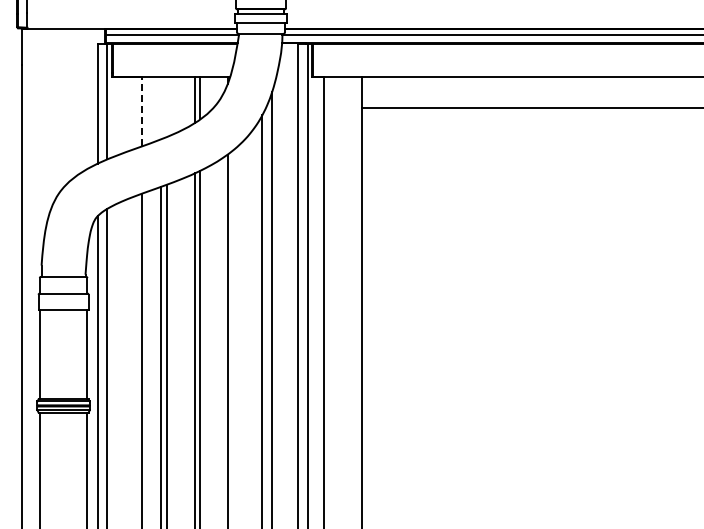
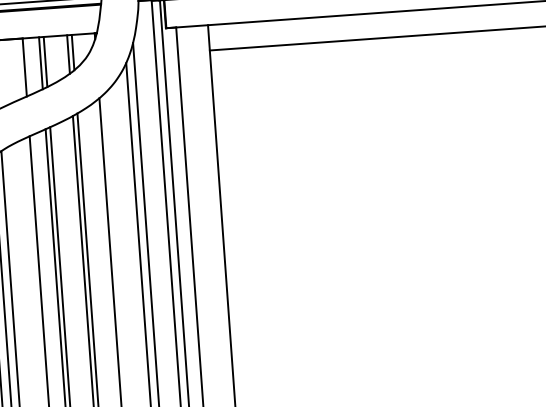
line: (167, 106) -> (45, 61), added
line: (161, 108) -> (40, 63), added
line: (142, 111) -> (25, 67), dashed -> solid

